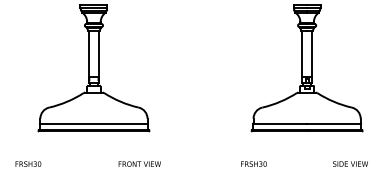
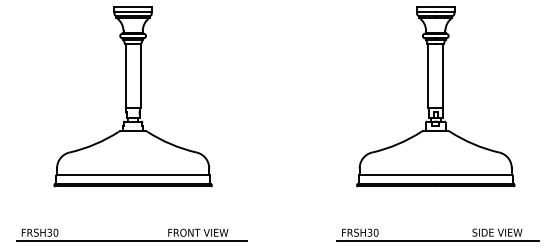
line: (92, 169) -> (131, 240), added
line: (308, 169) -> (437, 240), added

